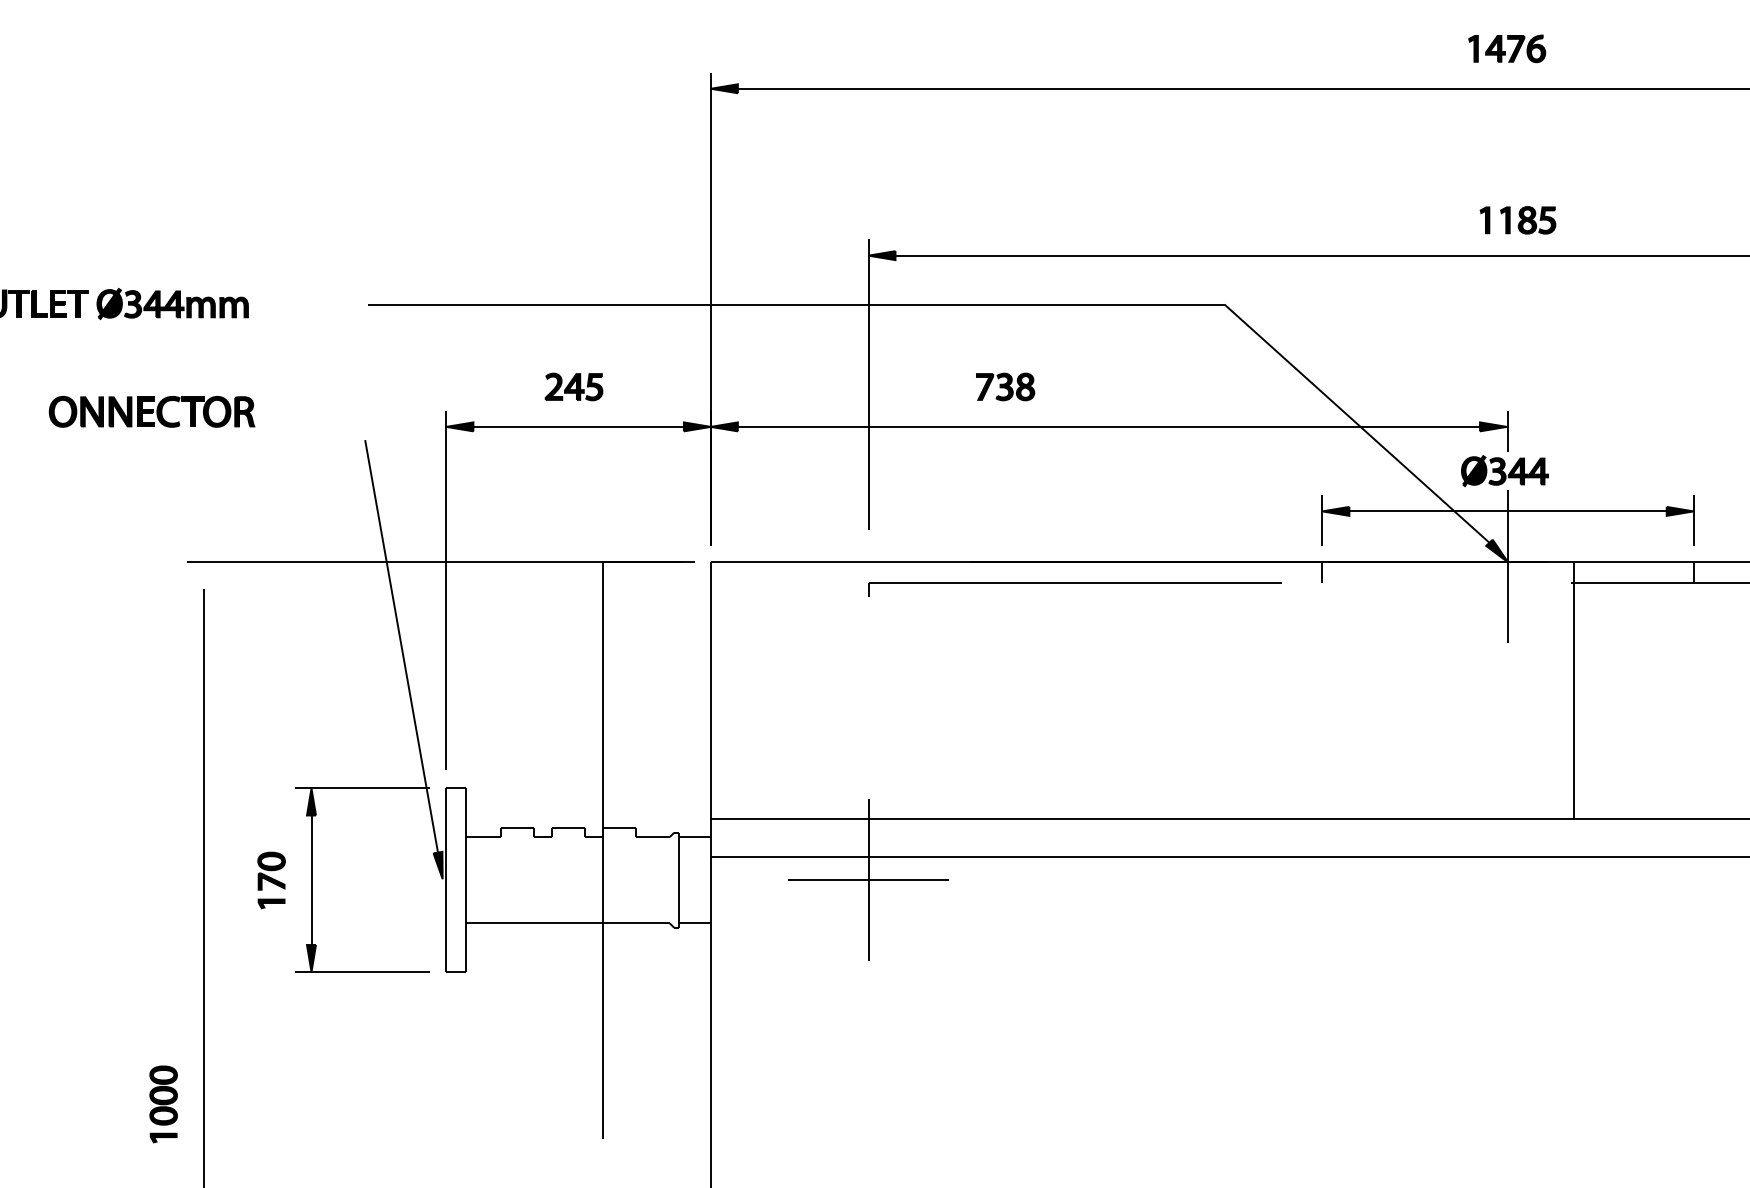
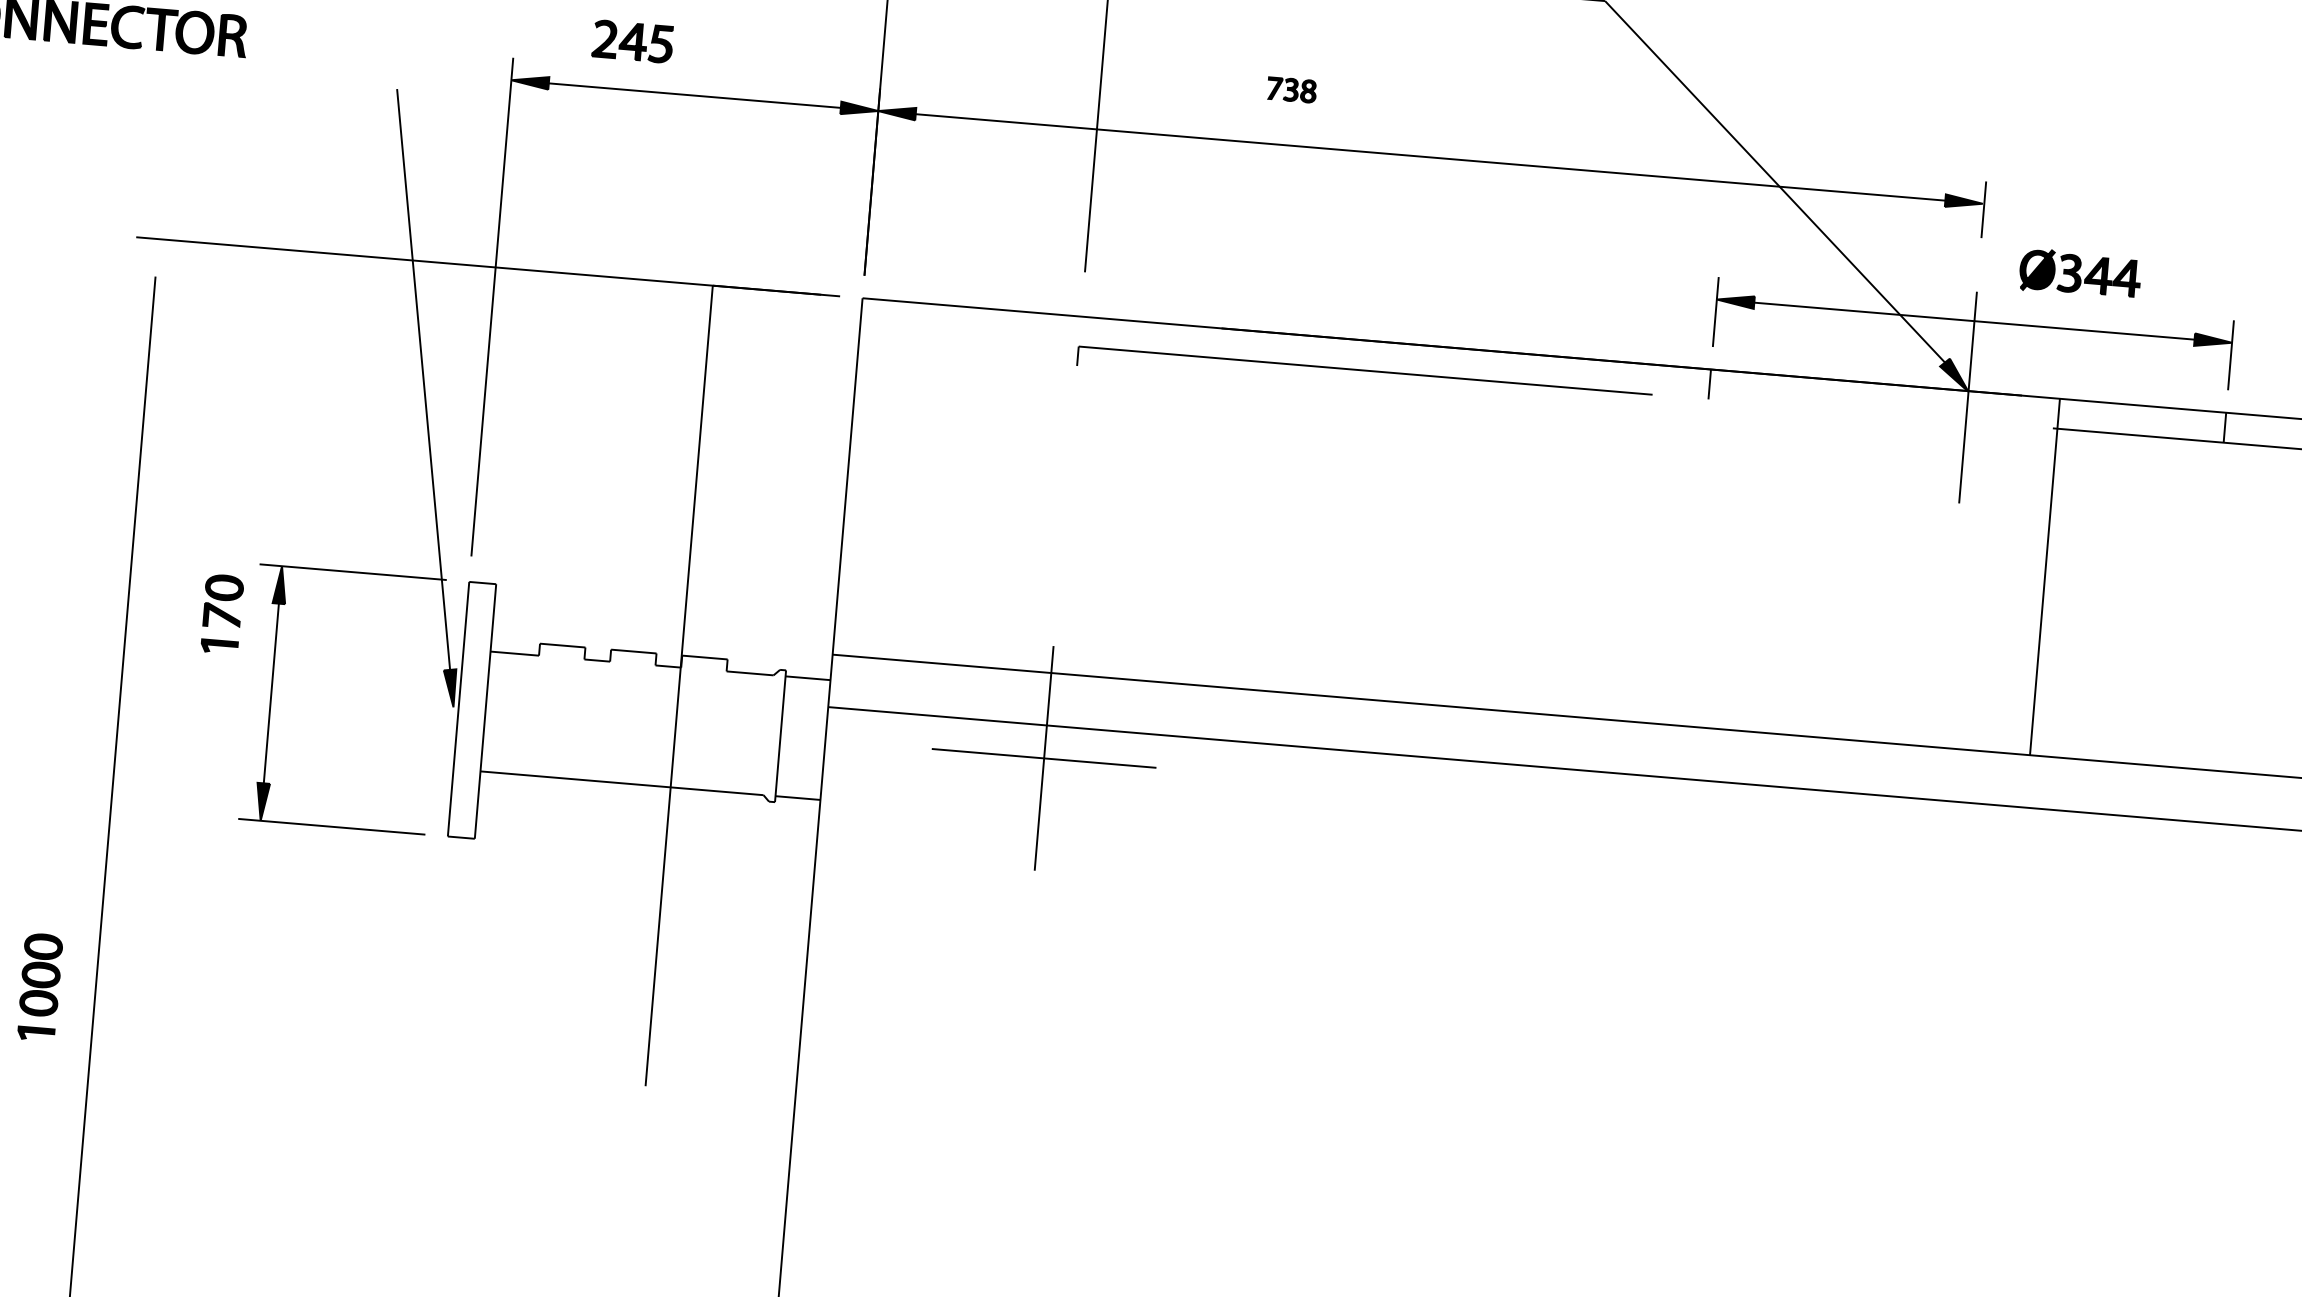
part: (573, 386) -> (632, 40), moved
part: (1005, 386) -> (1291, 89), size x0.6
part: (1504, 471) -> (2079, 274), moved
part: (271, 880) -> (222, 614), moved

